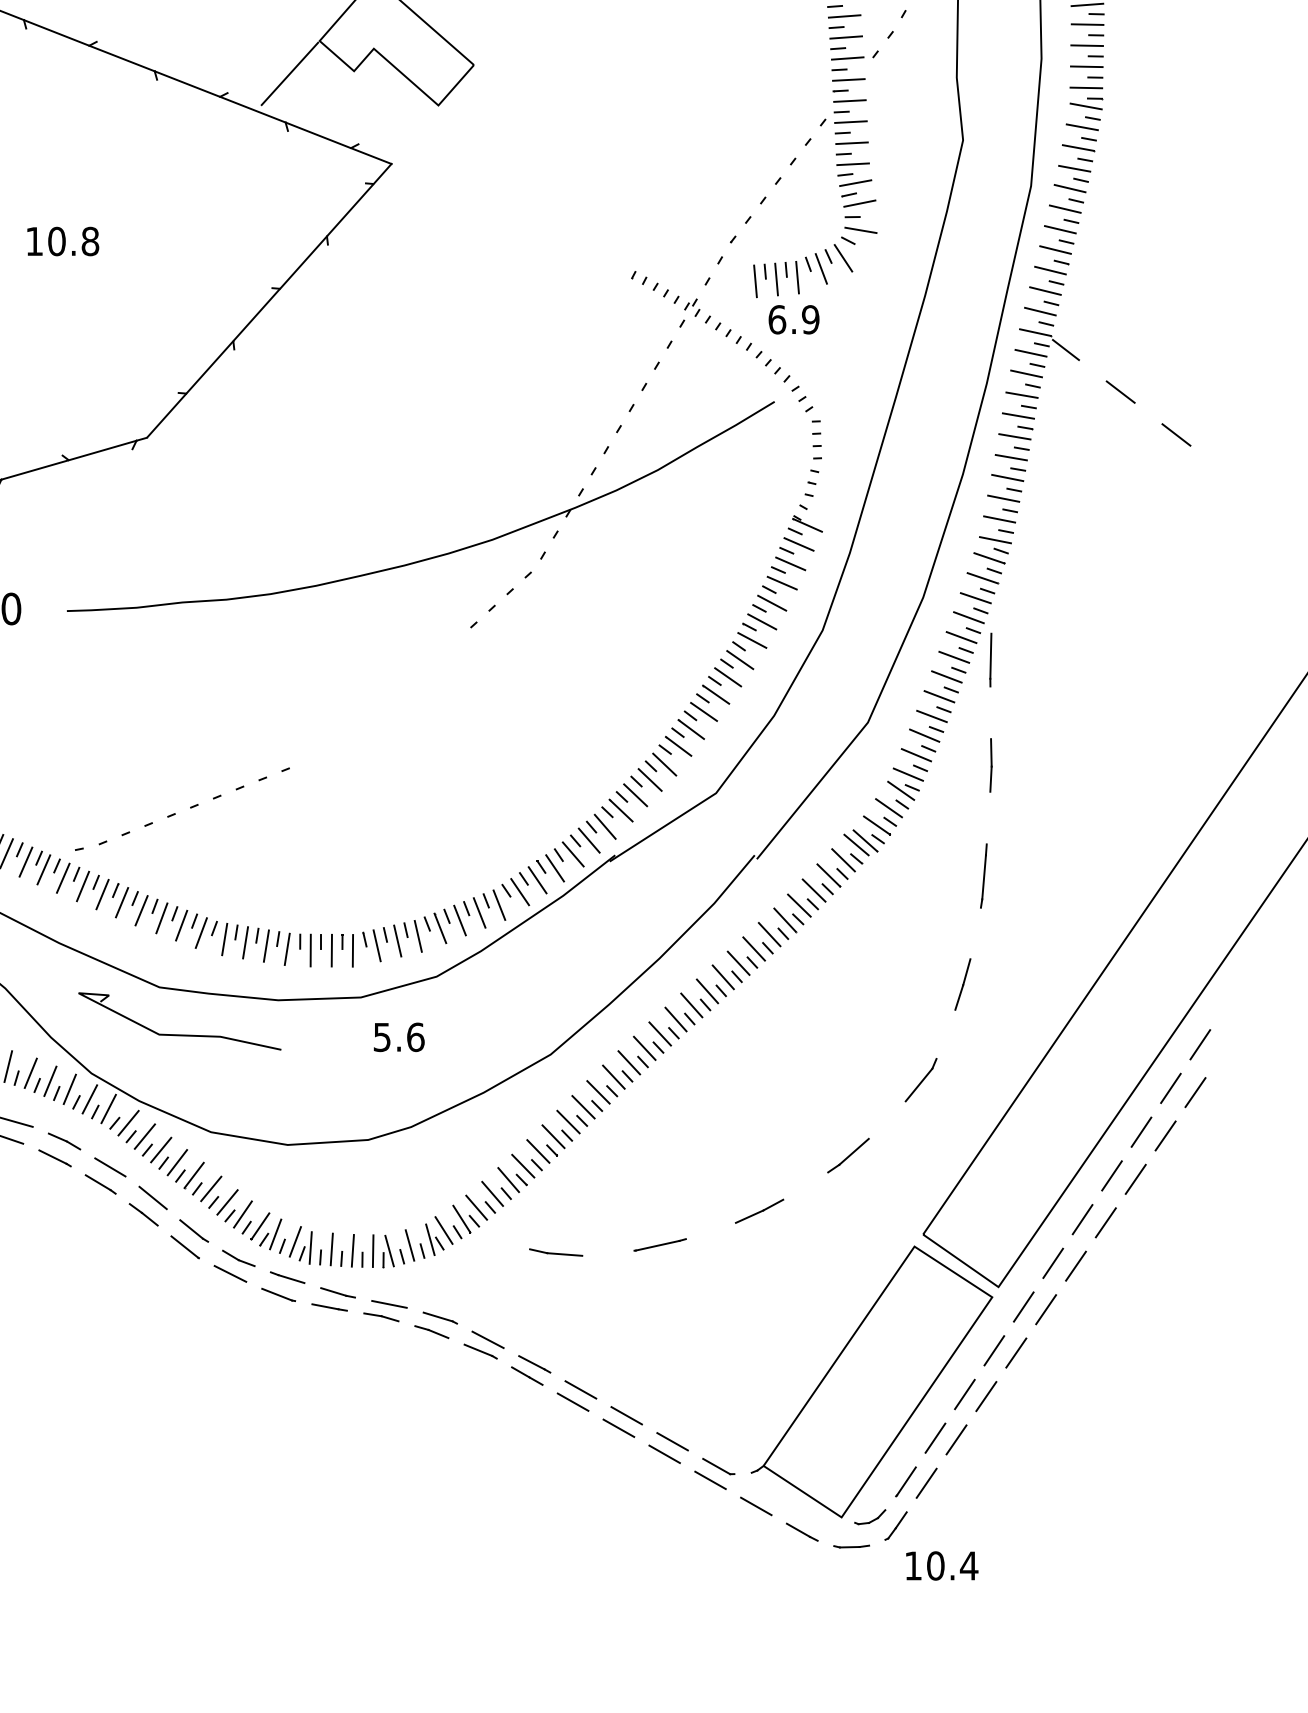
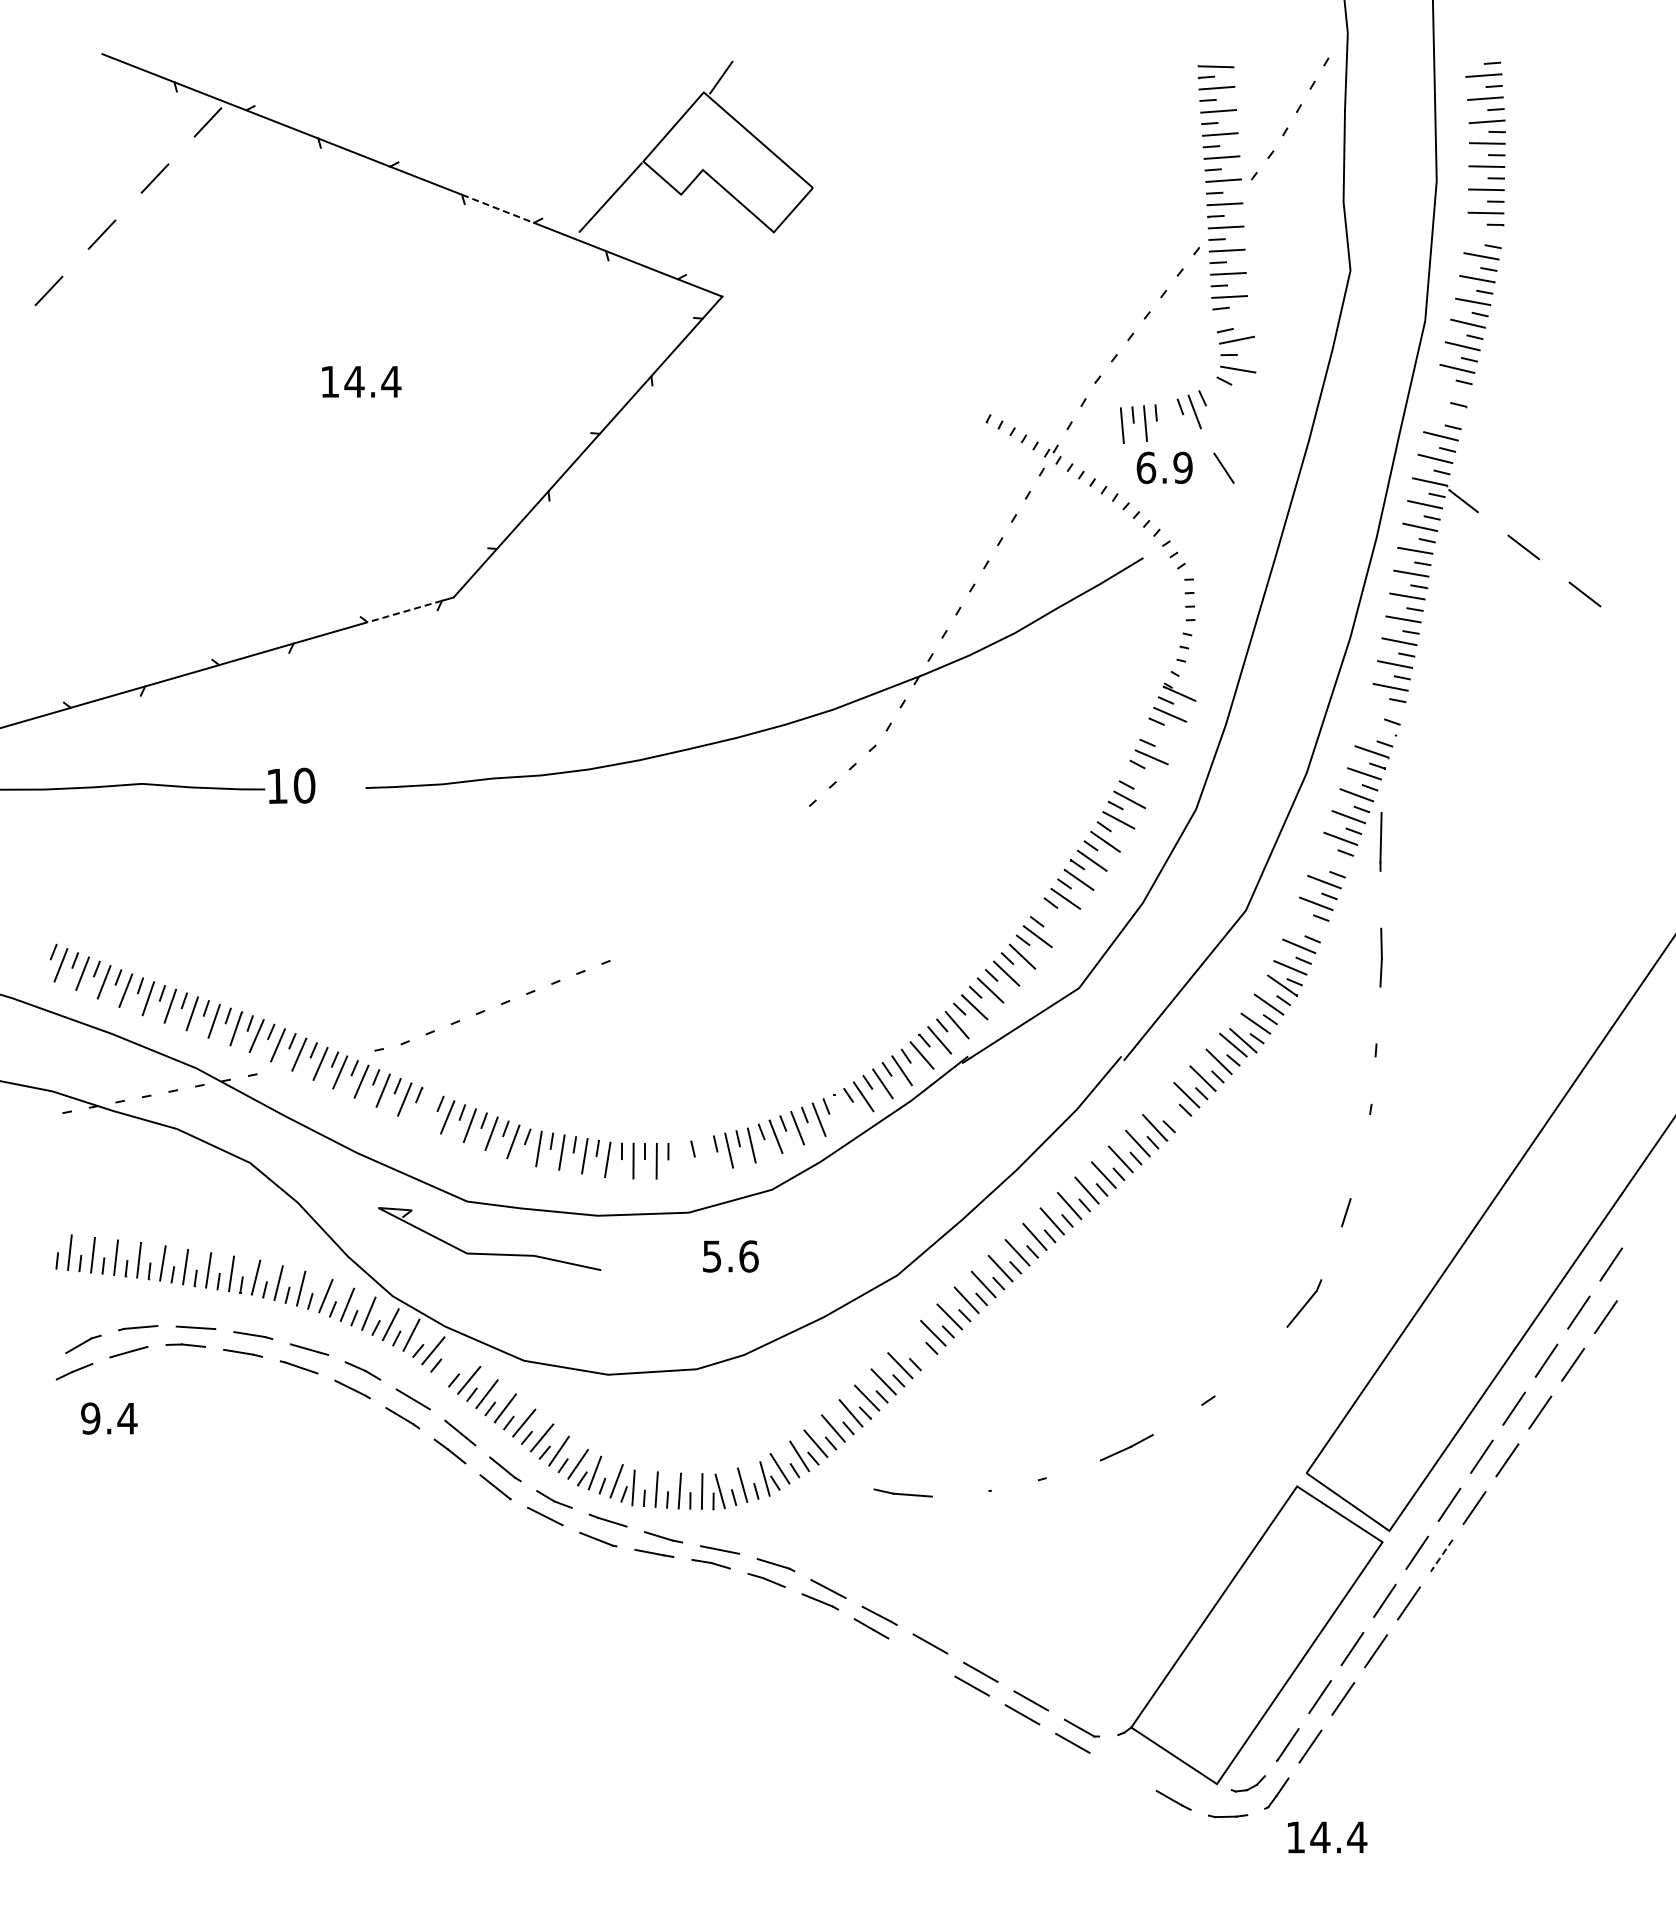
line: (187, 84) -> (498, 209), solid -> dashed
line: (1085, 106) -> (1485, 233), removed
line: (855, 182) -> (1232, 317), removed
text: (73, 241) -> (372, 381), 10.8 -> 14.4
line: (1055, 250) -> (1451, 391), removed
line: (842, 257) -> (1223, 467), moved
line: (1050, 270) -> (1446, 413), removed
line: (797, 277) -> (1168, 421), removed
line: (102, 450) -> (404, 611), solid -> dashed
line: (995, 539) -> (1386, 709), removed
line: (988, 557) -> (1378, 729), removed
line: (790, 563) -> (1160, 735), removed
line: (772, 603) -> (1140, 779), removed
line: (946, 677) -> (1332, 860), removed
line: (691, 728) -> (1051, 917), removed
line: (924, 735) -> (1308, 924), removed
line: (984, 877) -> (1373, 1080), removed
line: (121, 902) -> (425, 1108), removed
line: (499, 905) -> (840, 1111), removed
line: (799, 905) -> (1170, 1111), removed
line: (377, 945) -> (706, 1155), removed
line: (352, 950) -> (679, 1161), removed
line: (966, 971) -> (1354, 1184), removed
line: (568, 1121) -> (916, 1349), removed
line: (145, 1136) -> (451, 1365), removed
line: (853, 1151) -> (1230, 1382), removed
line: (657, 1245) -> (1014, 1485), removed
line: (1045, 1310) -> (1441, 1556), solid -> dashed
line: (572, 1402) -> (921, 1657), removed
line: (755, 1505) -> (1122, 1771), removed
text: (935, 1566) -> (1320, 1837), 10.4 -> 14.4

